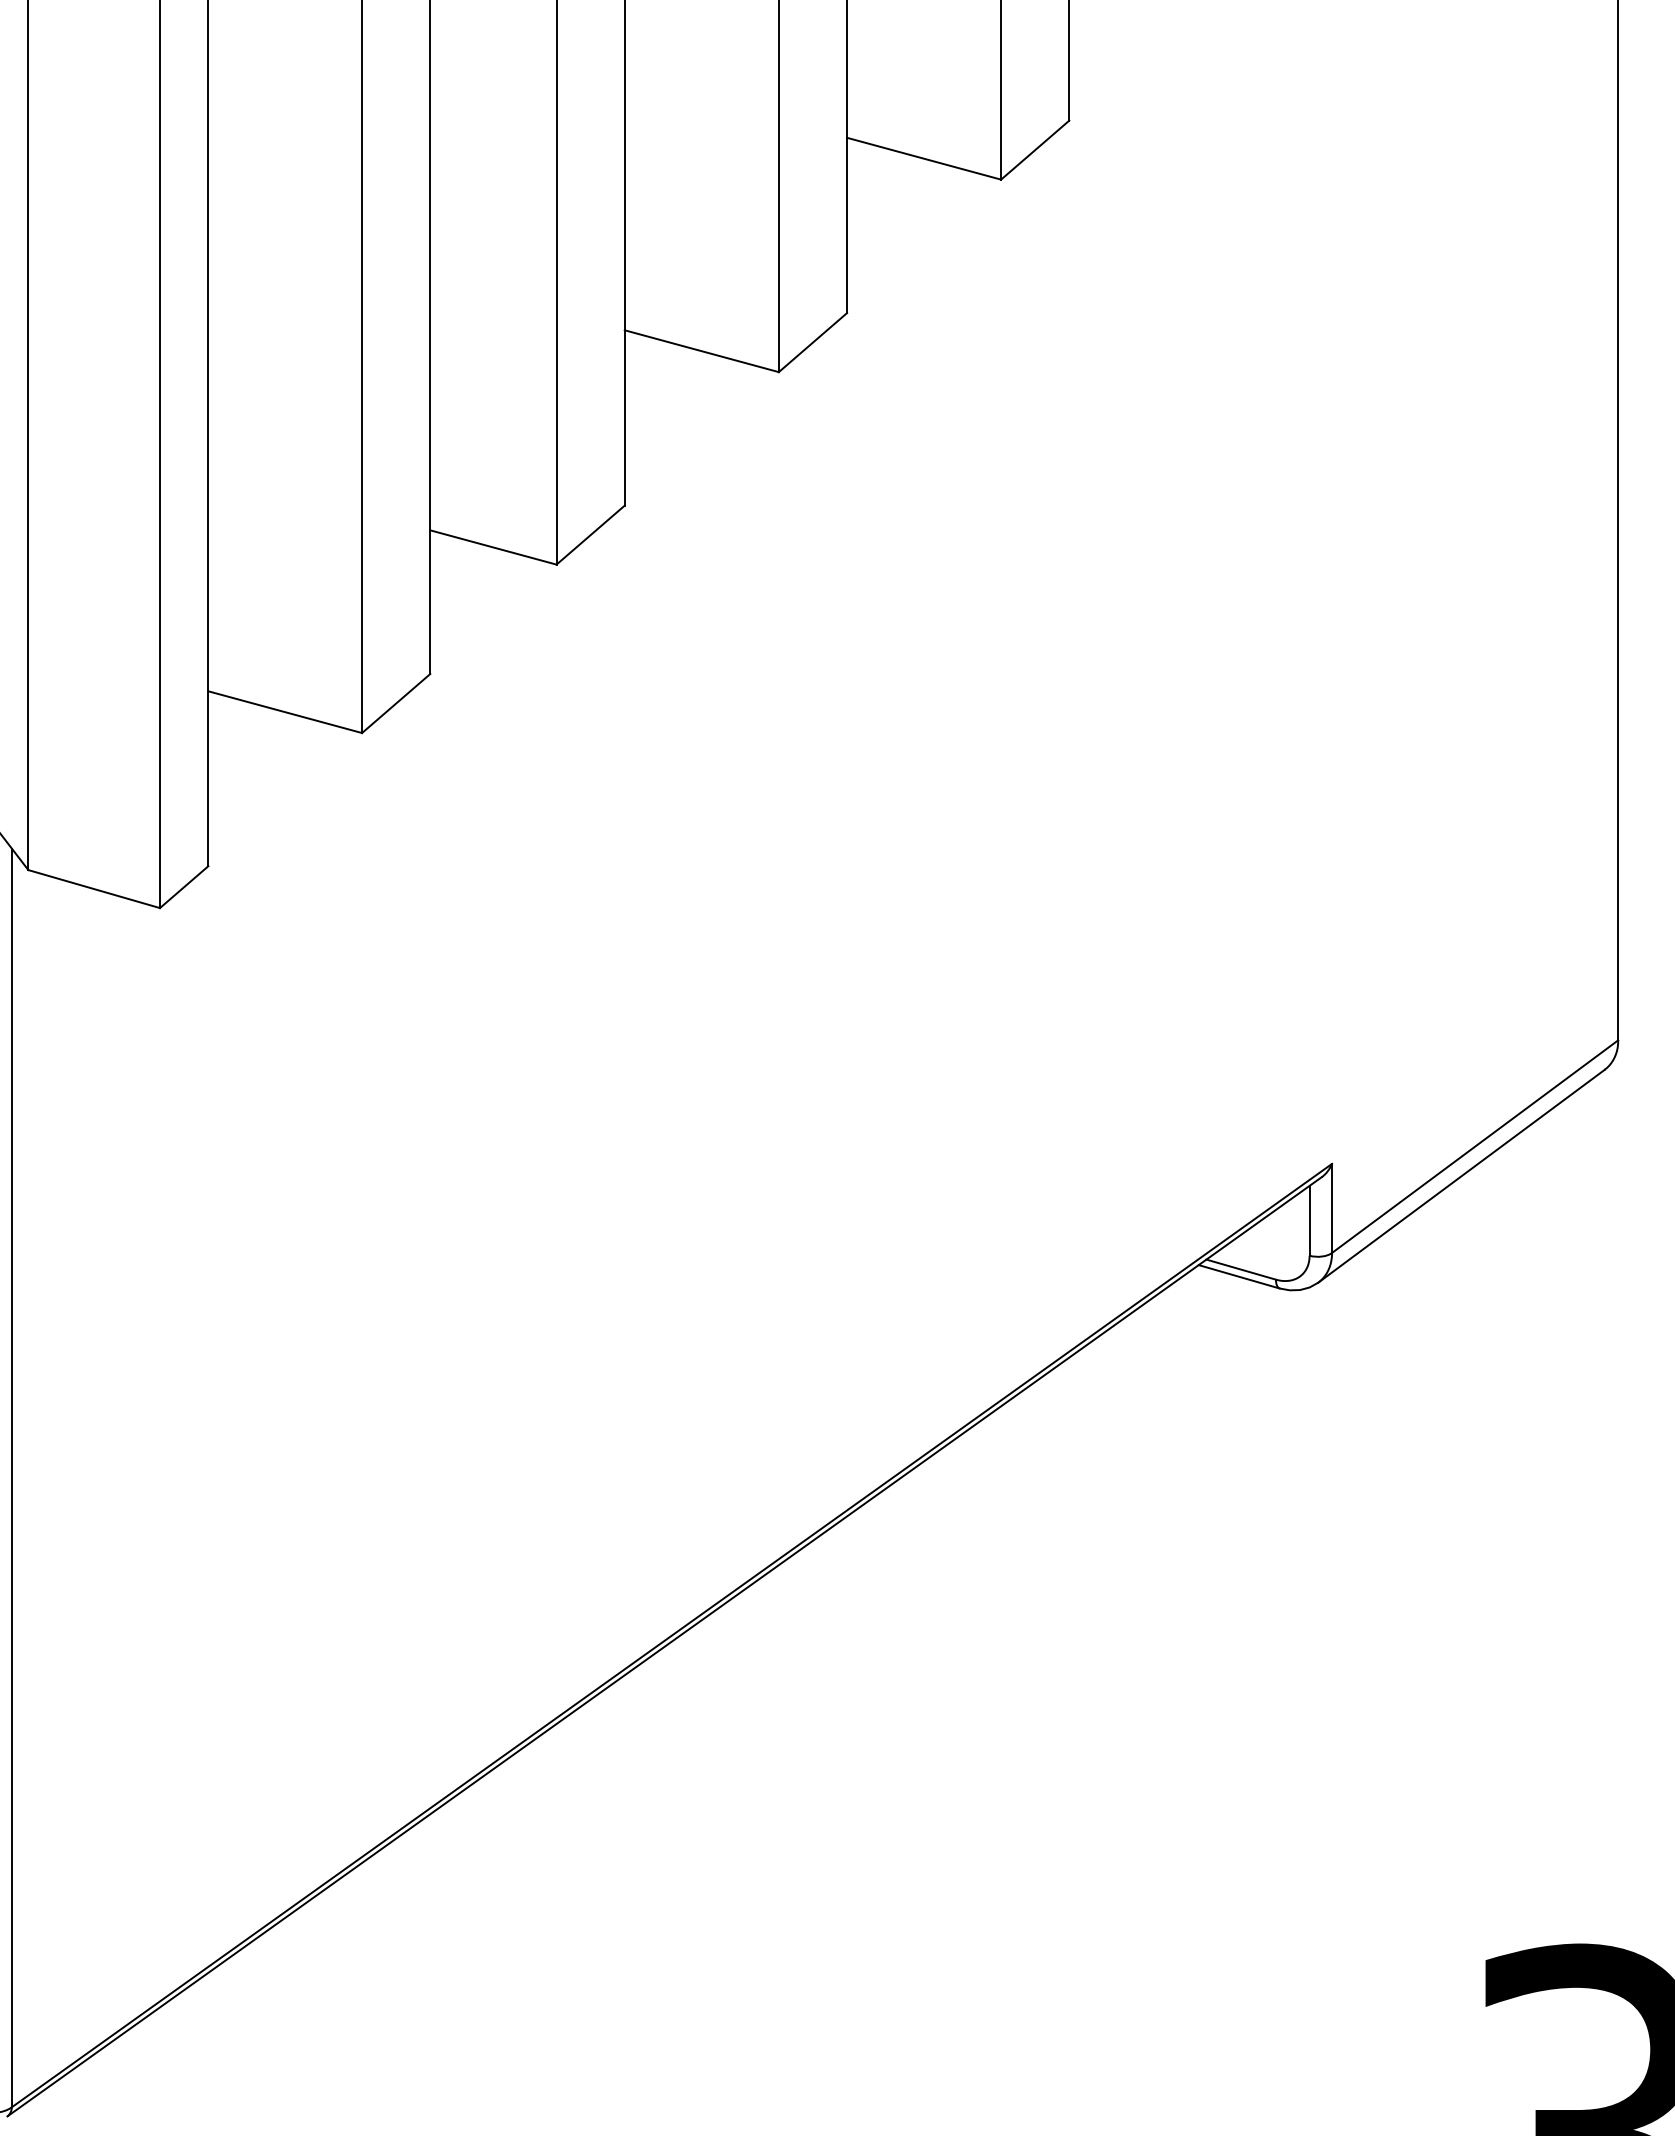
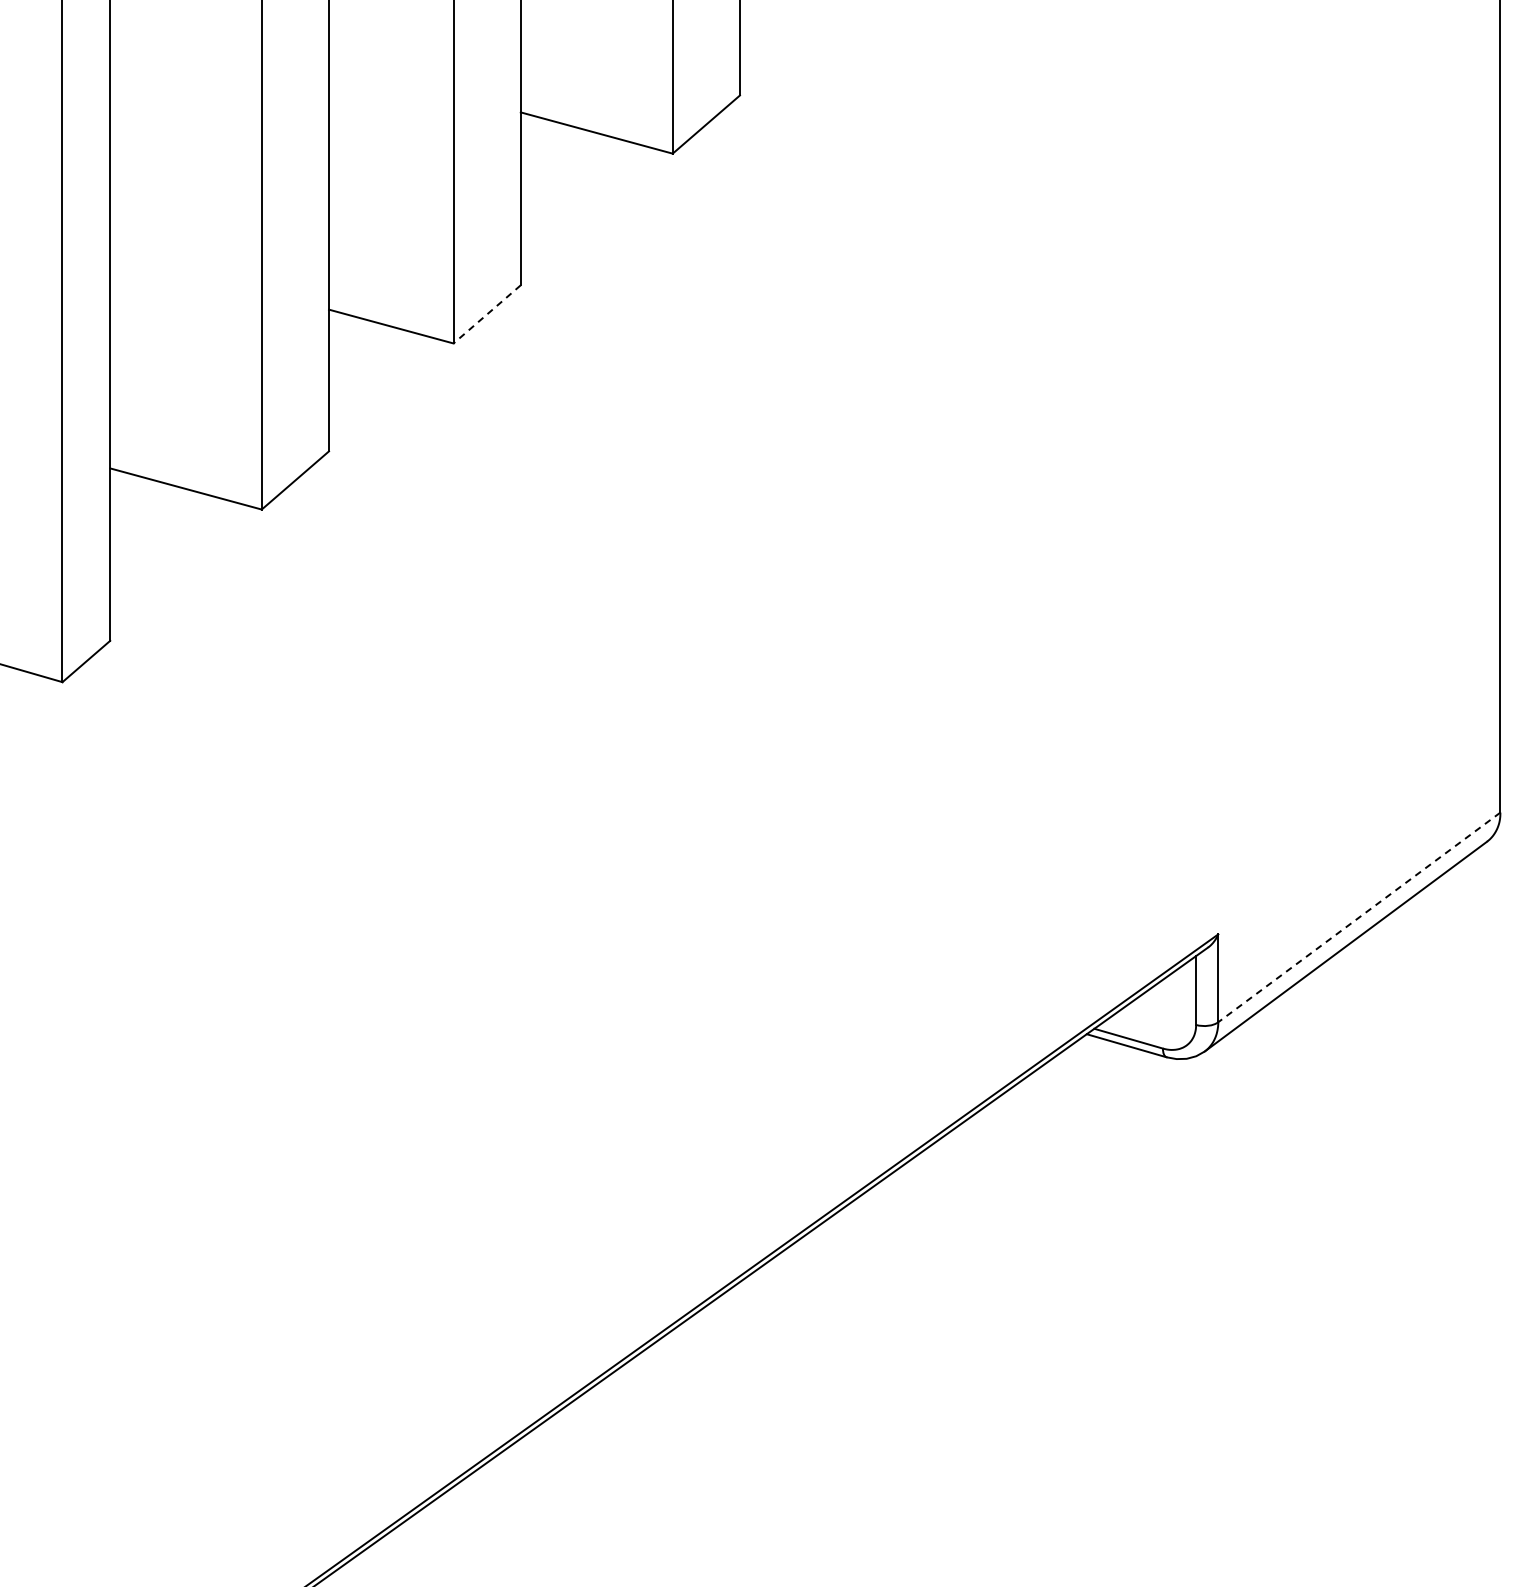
line: (590, 535) -> (487, 314), solid -> dashed
line: (1474, 1146) -> (1358, 917), solid -> dashed

